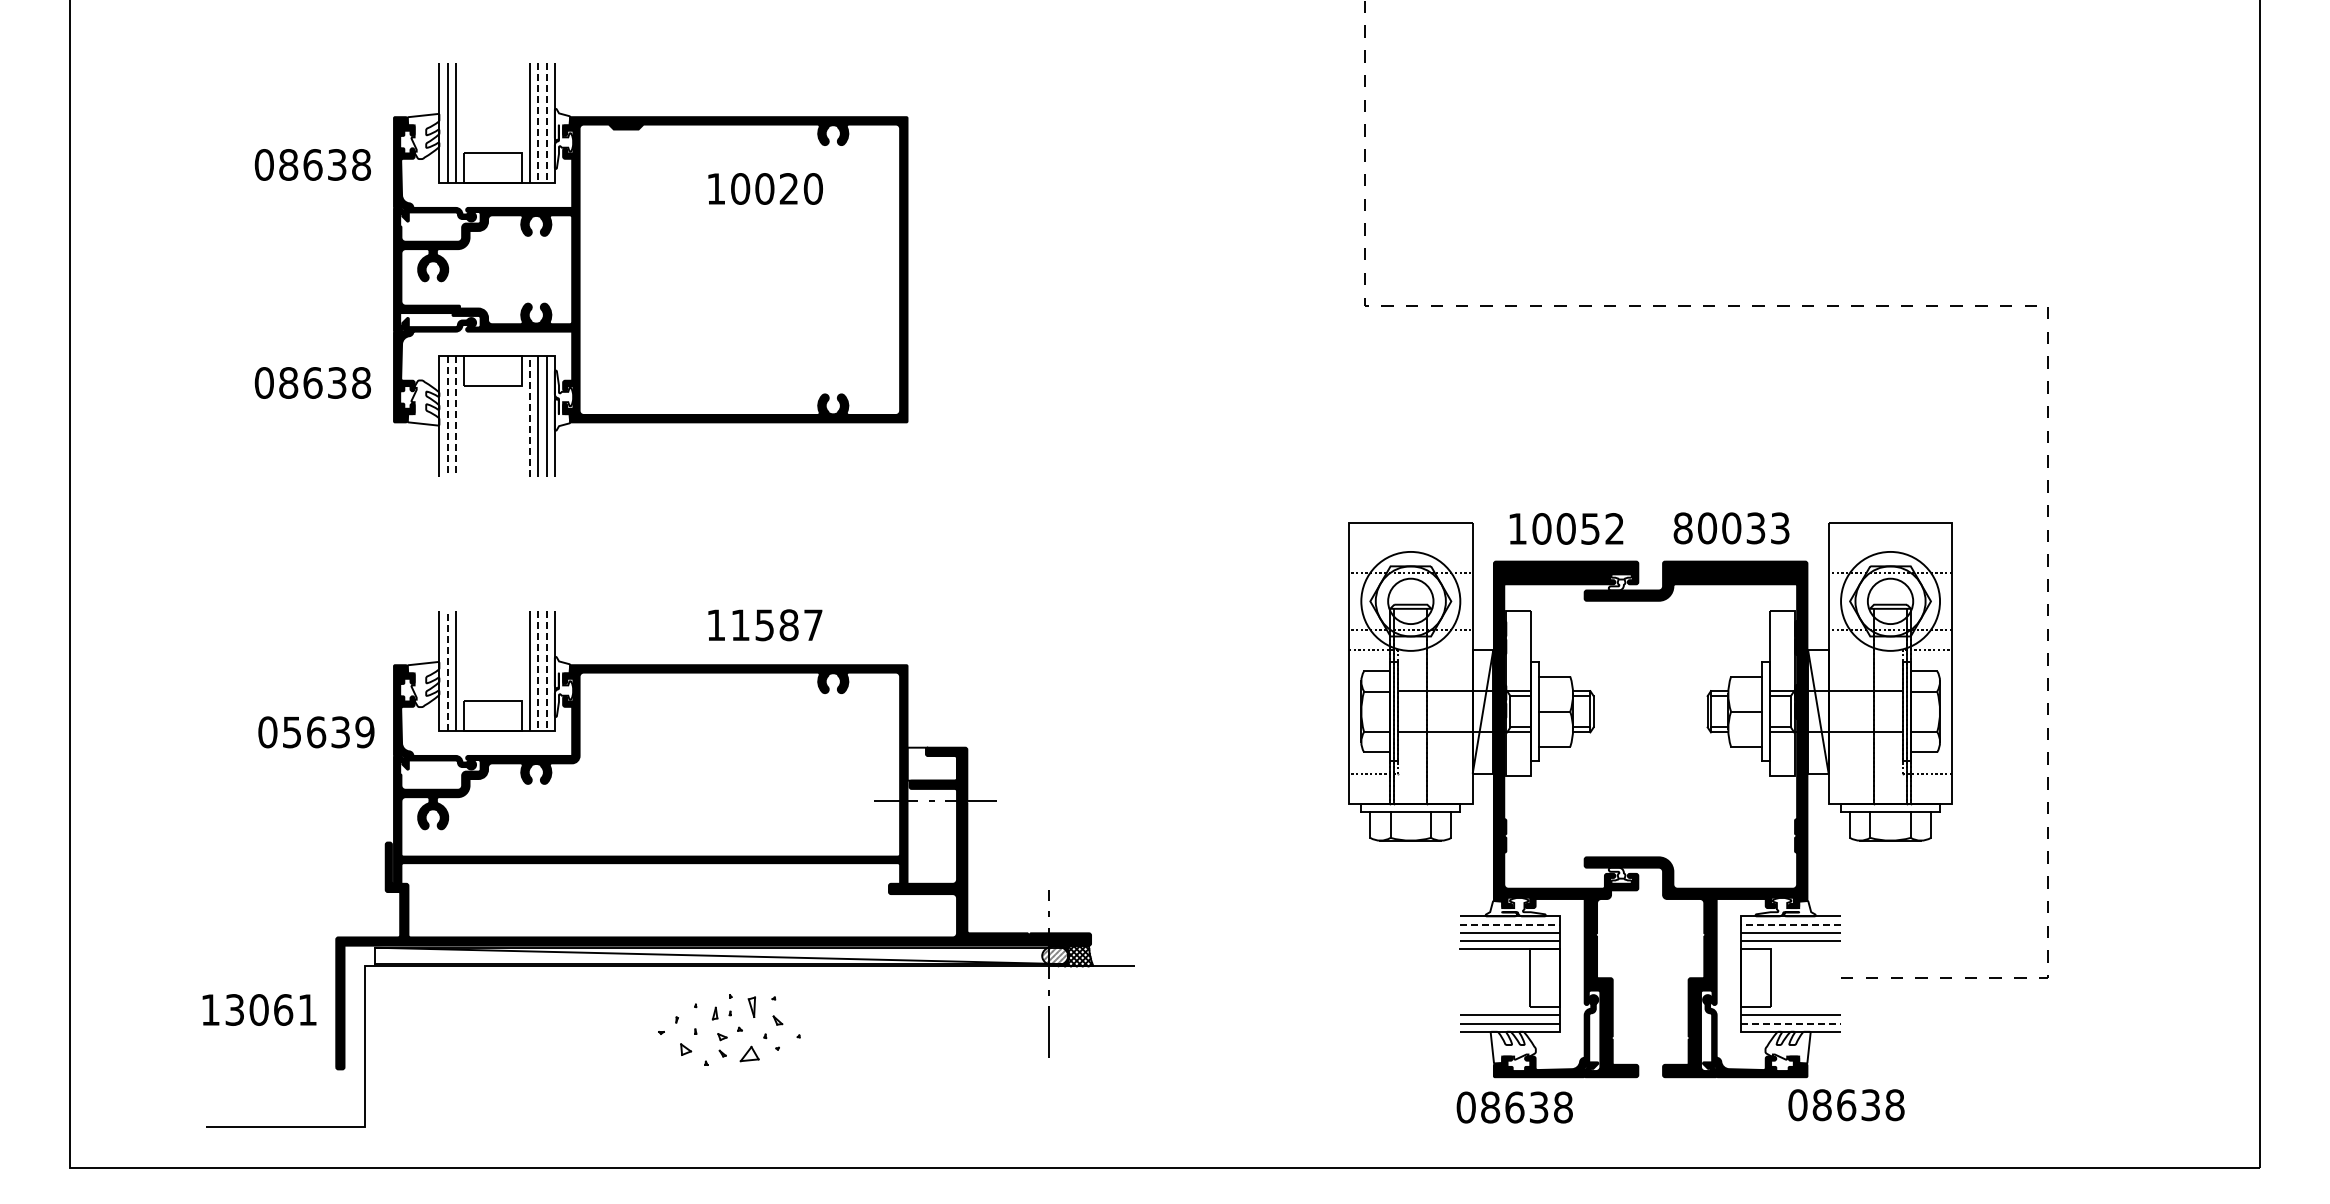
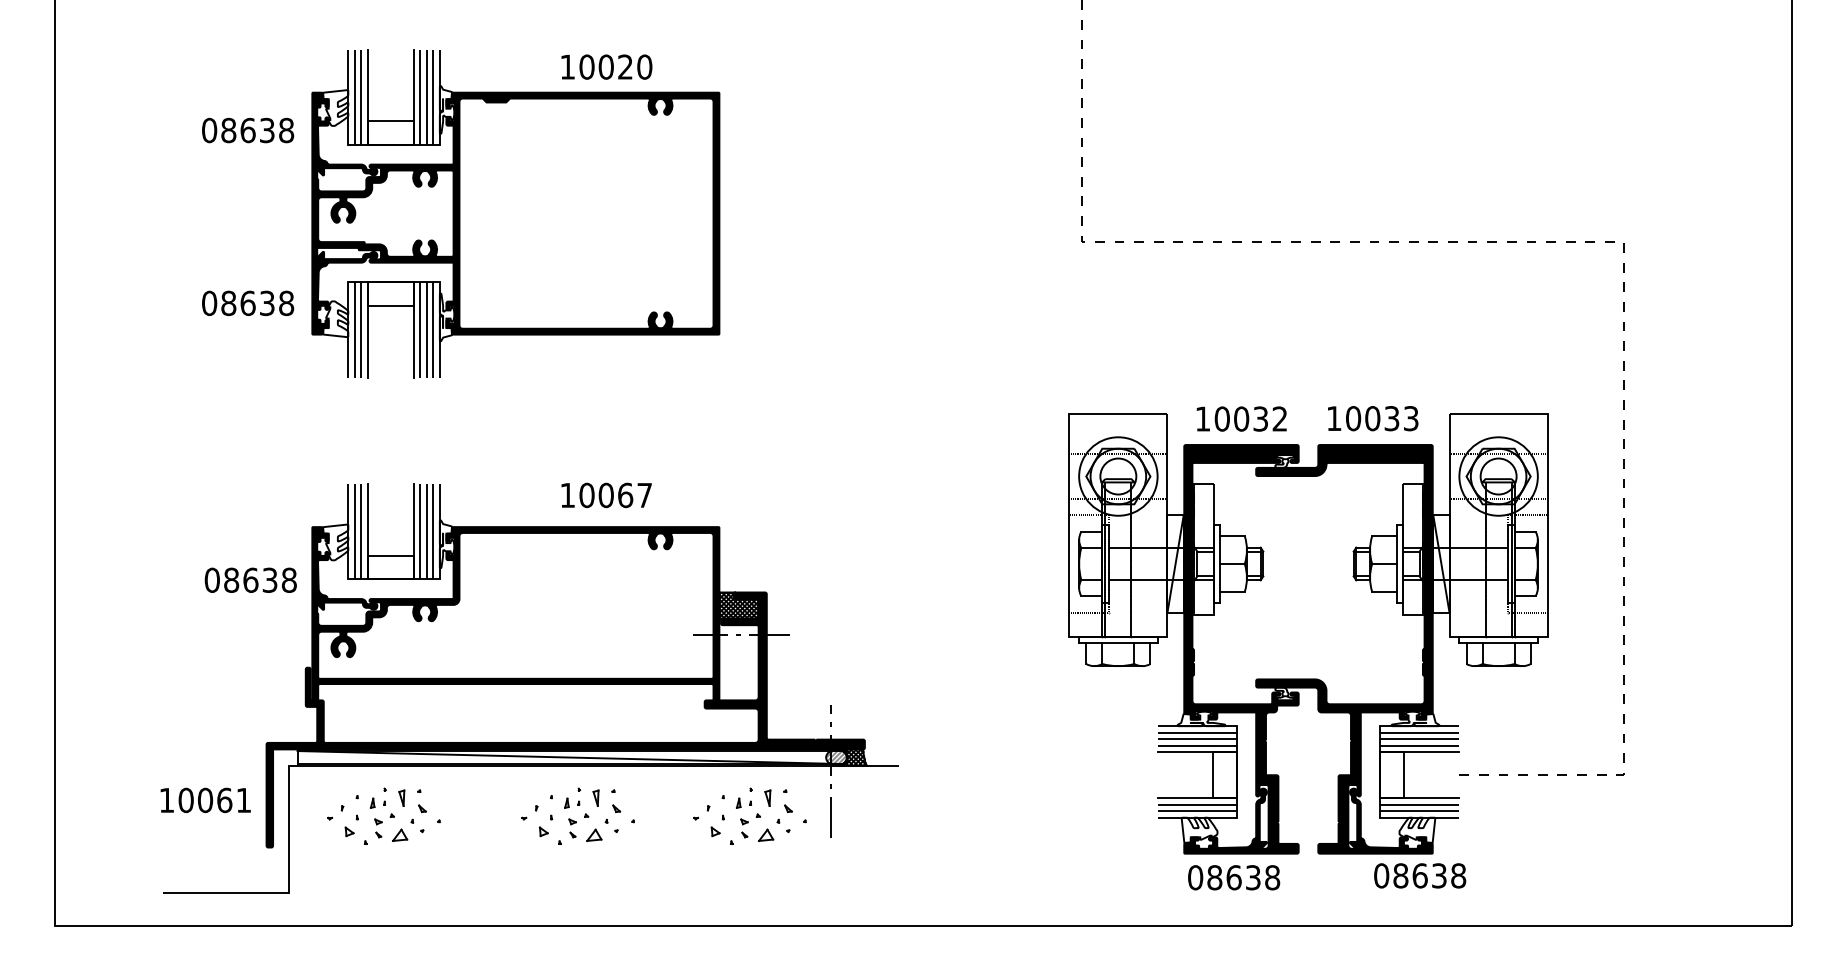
line: (464, 122) -> (368, 96), added
line: (521, 122) -> (413, 96), added
line: (538, 123) -> (426, 97), dashed -> solid
line: (546, 123) -> (433, 97), dashed -> solid
text: (765, 188) -> (606, 66), moved
line: (447, 416) -> (354, 329), dashed -> solid
line: (455, 416) -> (361, 329), dashed -> solid
line: (464, 416) -> (368, 329), added
line: (521, 416) -> (413, 329), added
line: (530, 416) -> (420, 329), dashed -> solid
text: (1590, 528) -> (1260, 418), 10052 -> 10032
text: (1682, 528) -> (1333, 418), 80033 -> 10033
text: (764, 625) -> (606, 495), 11587 -> 10067
line: (447, 670) -> (354, 531), dashed -> solid
line: (464, 670) -> (368, 531), added
line: (521, 670) -> (413, 531), added
line: (538, 671) -> (426, 532), dashed -> solid
line: (546, 671) -> (433, 532), dashed -> solid
text: (328, 732) -> (260, 580), 05639 -> 08638
hatch: (932, 763) -> (739, 605), added
line: (1510, 924) -> (1197, 732), dashed -> solid
line: (1791, 924) -> (1420, 732), dashed -> solid
line: (1791, 949) -> (1420, 752), added
line: (1509, 1007) -> (1196, 798), added
line: (1791, 1007) -> (1420, 798), added
text: (234, 1009) -> (185, 800), 13061 -> 10061
line: (1791, 1023) -> (1420, 811), dashed -> solid
part: (941, 1035) -> (746, 820), added
part: (482, 1036) -> (382, 821), added
text: (1846, 1105) -> (1420, 876), moved
text: (1514, 1107) -> (1233, 877), moved

